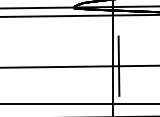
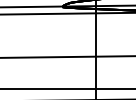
line: (118, 66) -> (100, 56), removed

